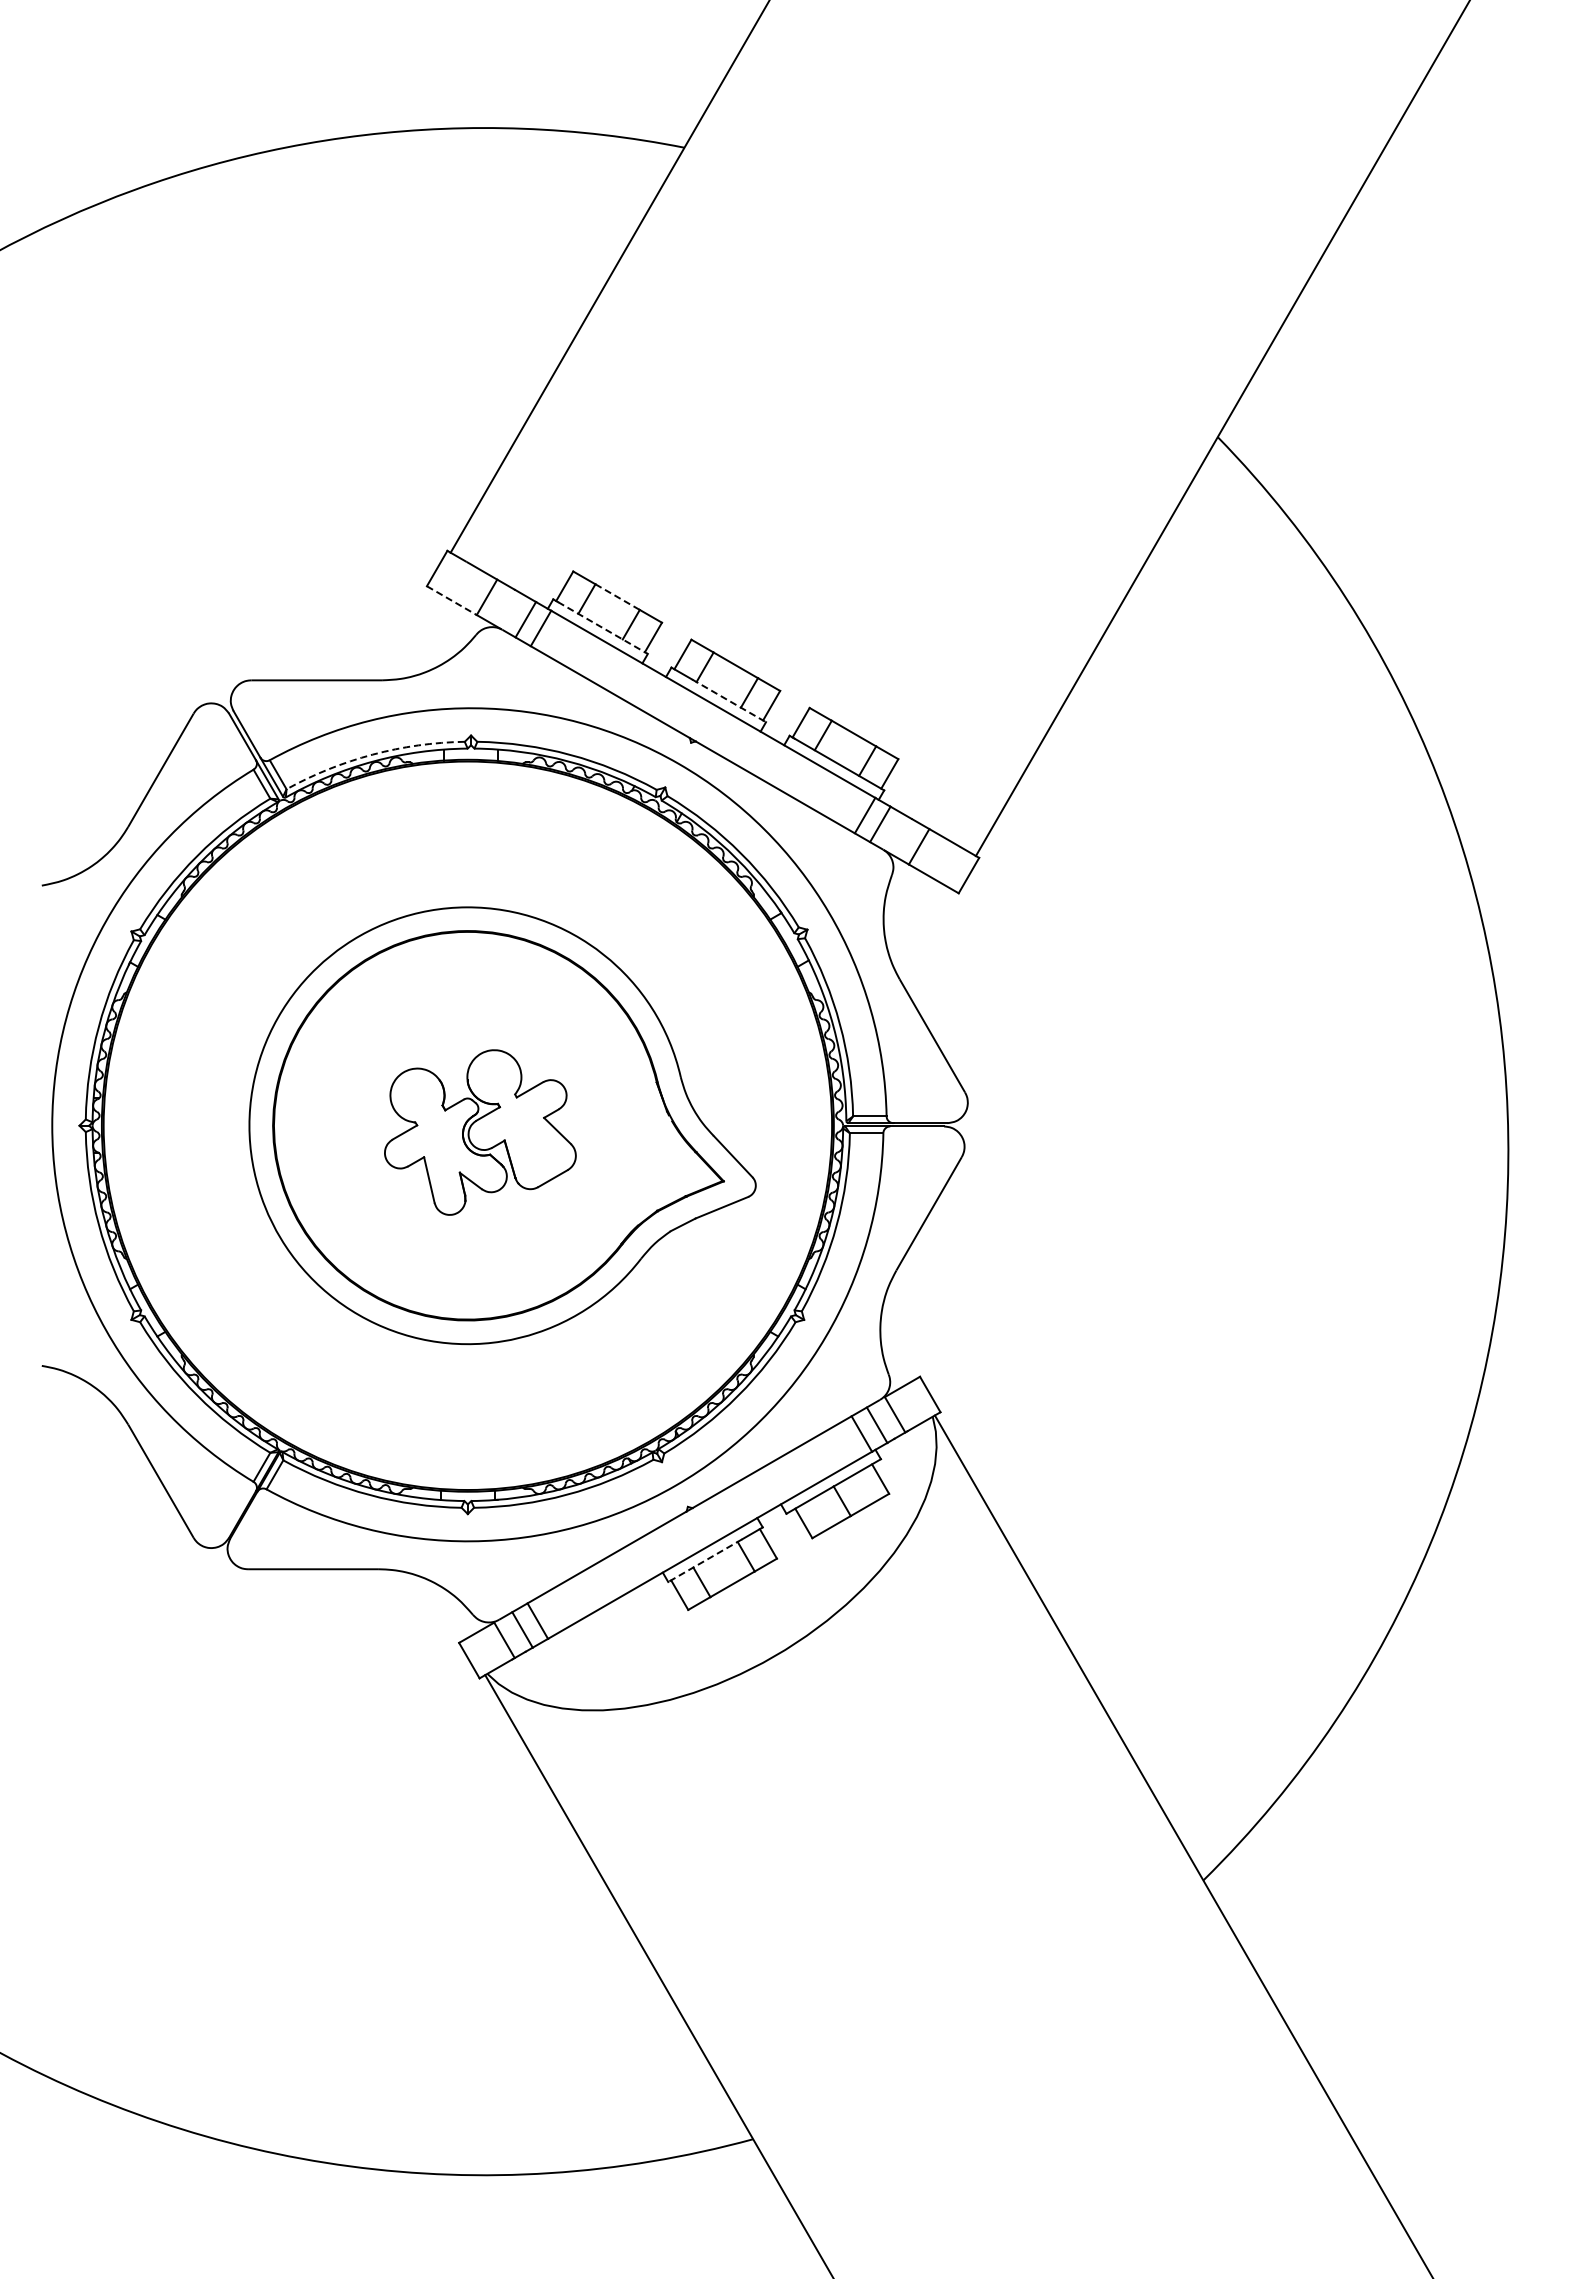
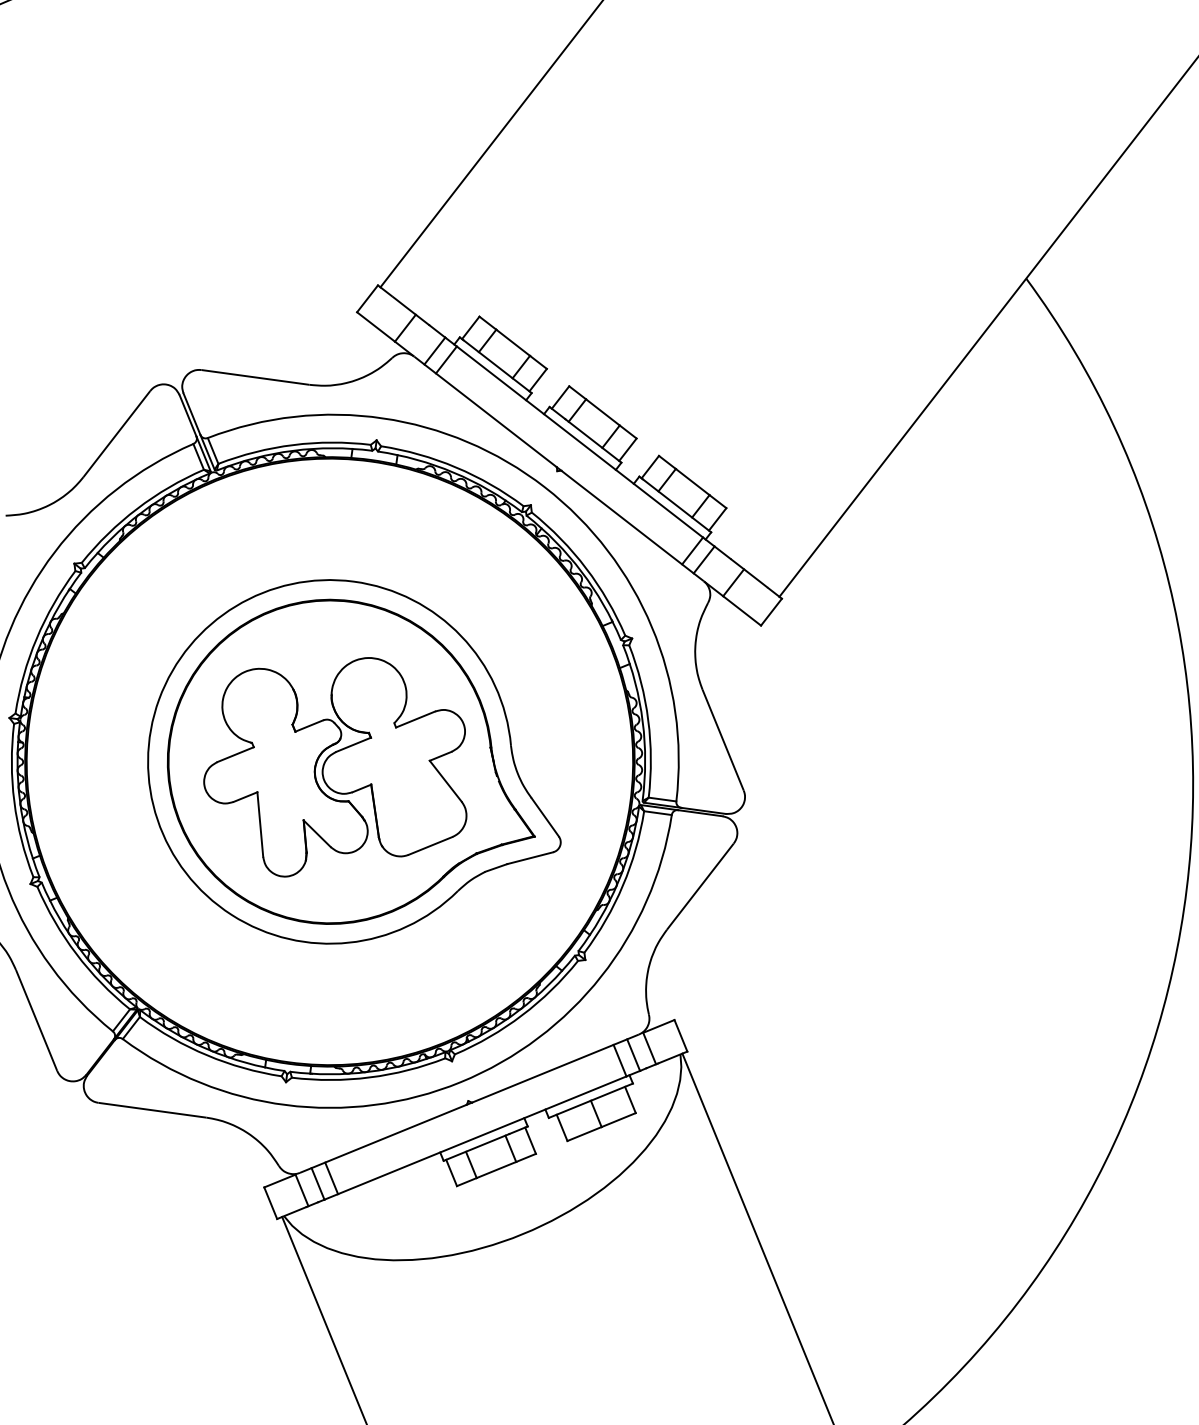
line: (617, 597) -> (513, 343), dashed -> solid
line: (451, 600) -> (375, 326), dashed -> solid
line: (602, 628) -> (497, 366), dashed -> solid
line: (729, 700) -> (593, 440), dashed -> solid
arc: (372, 754) -> (293, 444), dashed -> solid
part: (480, 1132) -> (339, 768), size x1.67
line: (705, 1560) -> (476, 1147), dashed -> solid

